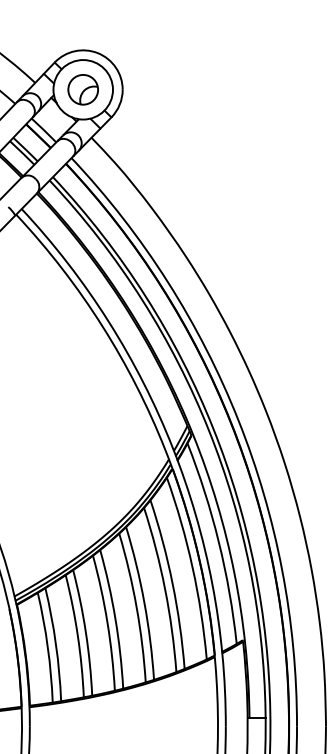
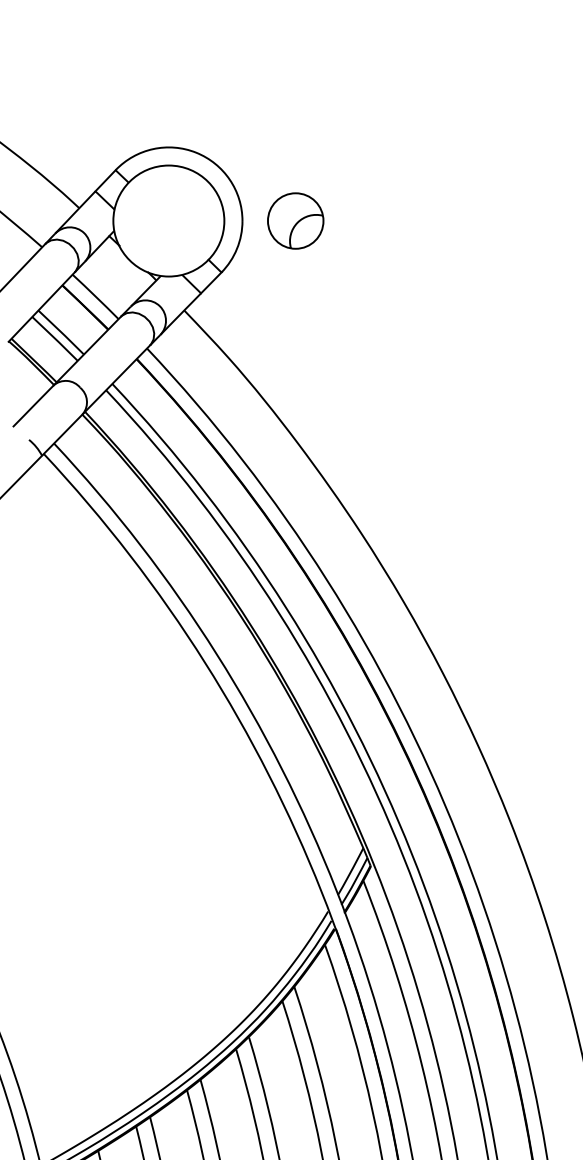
part: (82, 89) -> (294, 220), moved

